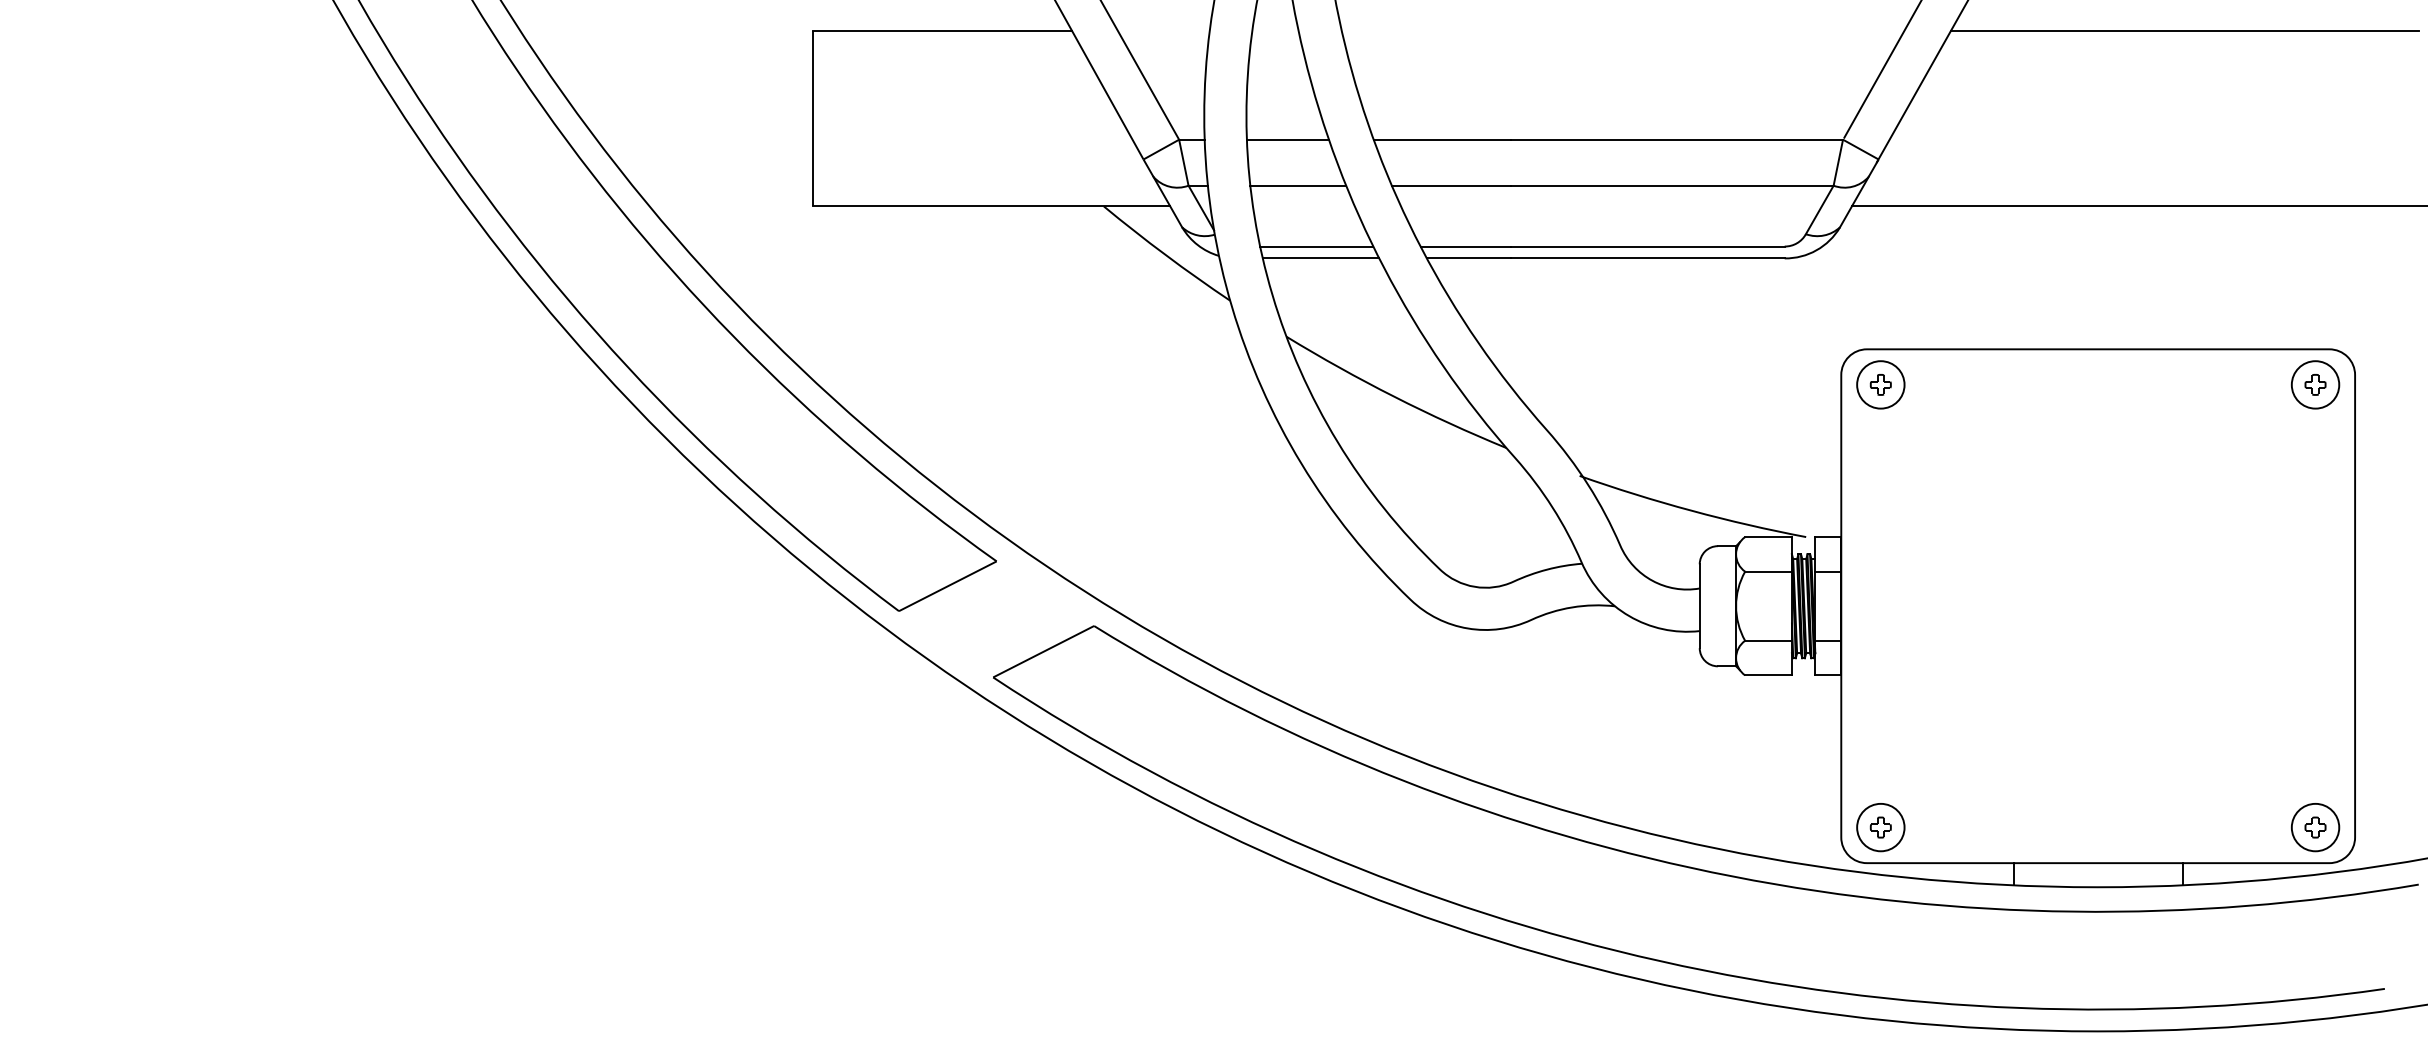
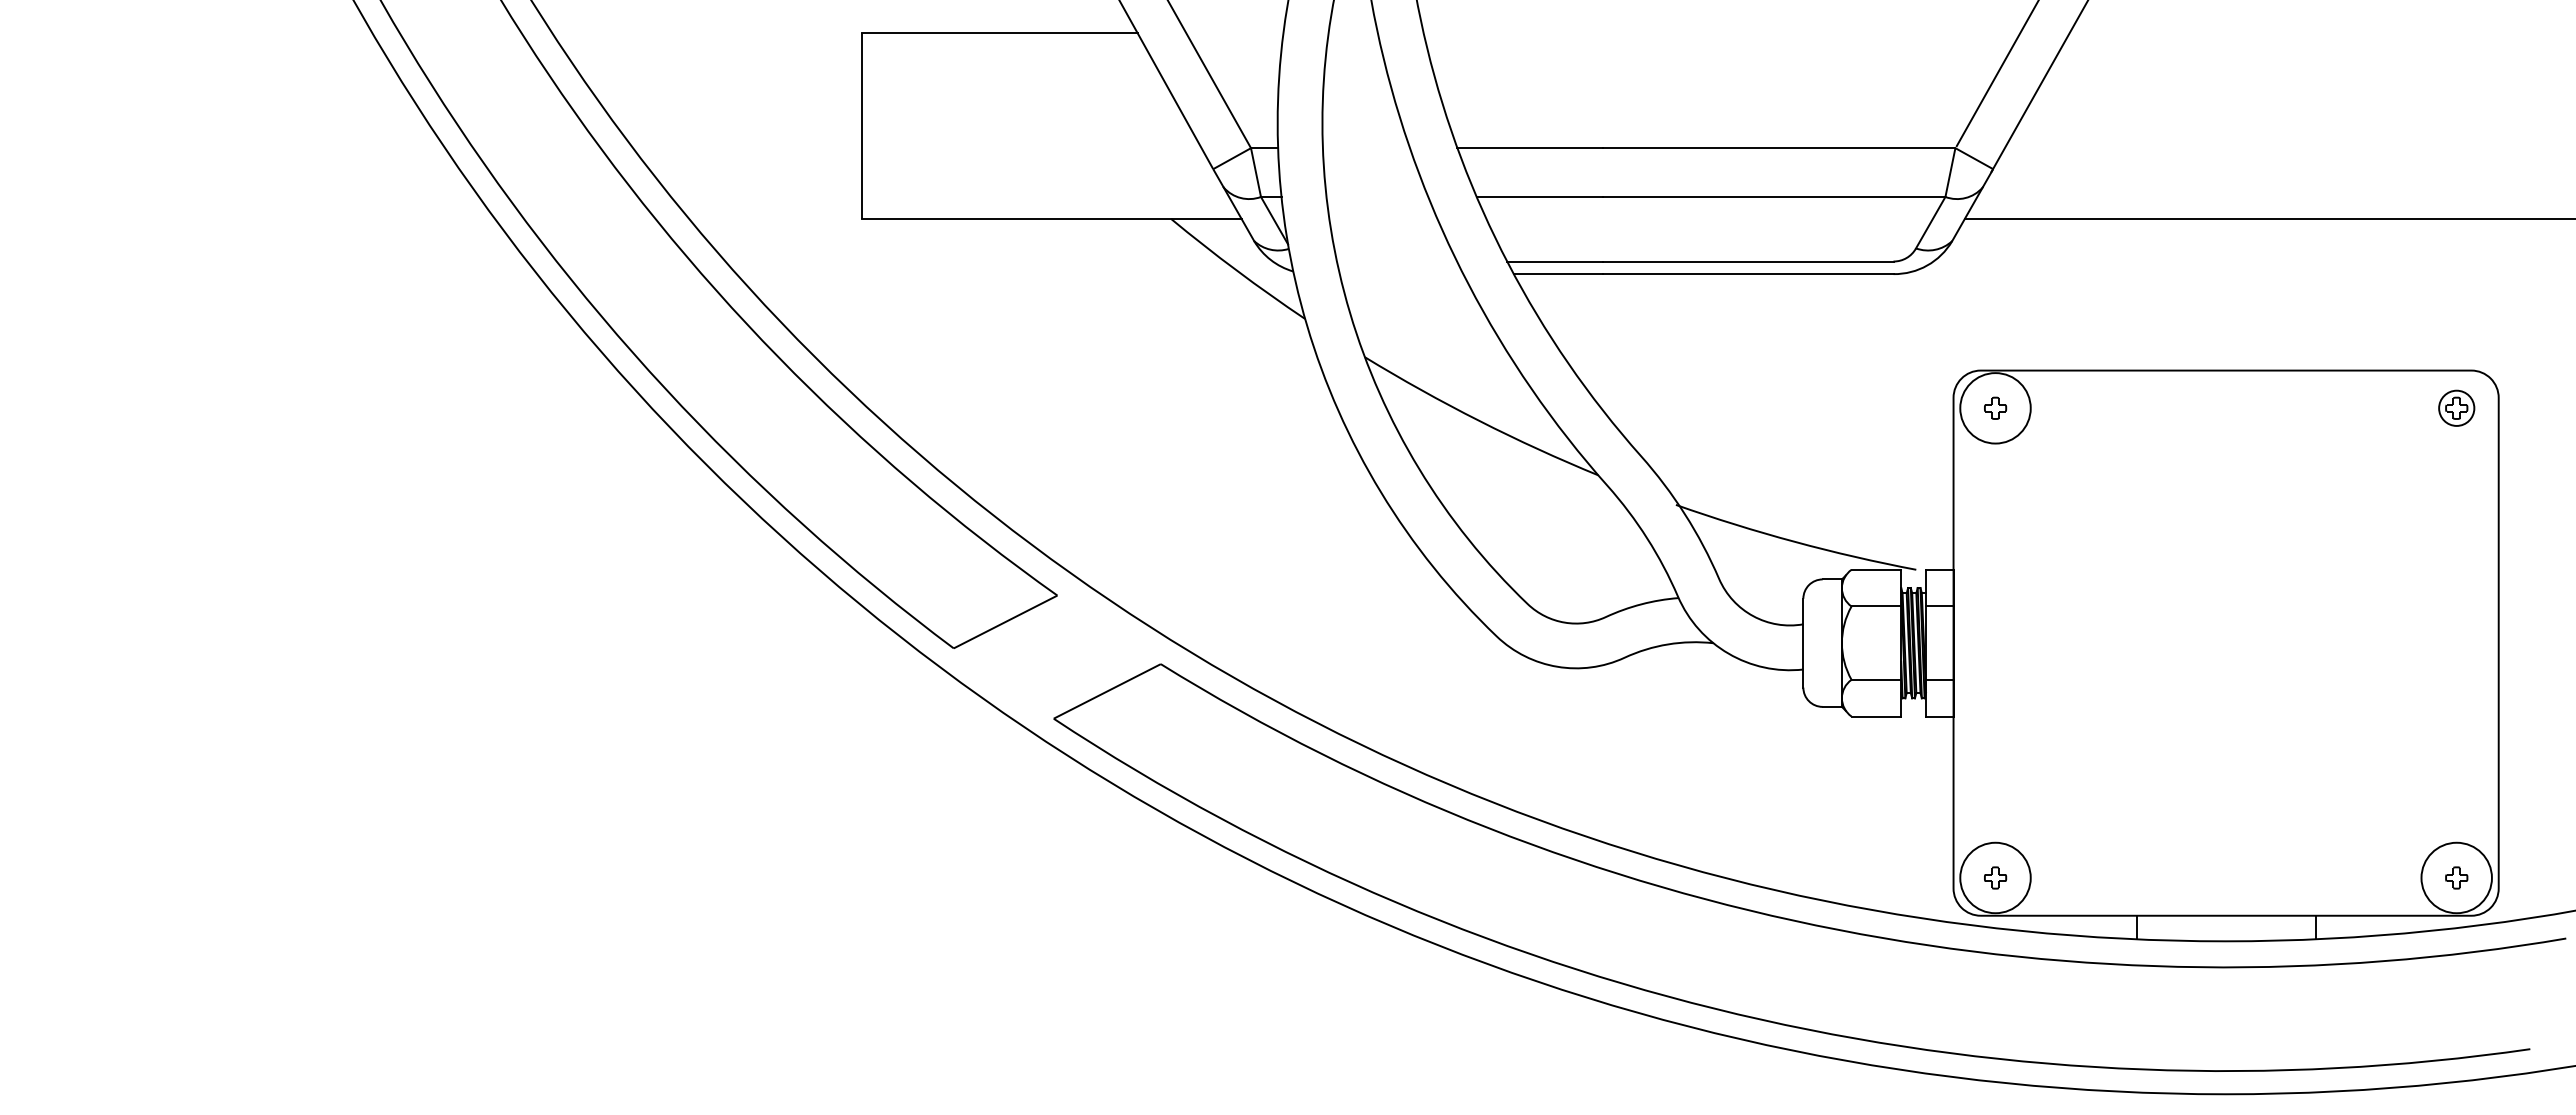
line: (2184, 31) -> (2317, 33), removed
line: (1287, 140) -> (1365, 148), removed
line: (1298, 185) -> (1377, 196), removed
line: (1316, 246) -> (1396, 261), removed
line: (1320, 258) -> (1401, 274), removed
circle: (1880, 385) -> (1995, 408), size x1.4
circle: (2315, 385) -> (2456, 408), size x0.7
circle: (1880, 827) -> (1995, 877), size x1.4
circle: (2315, 827) -> (2456, 877), size x1.4

